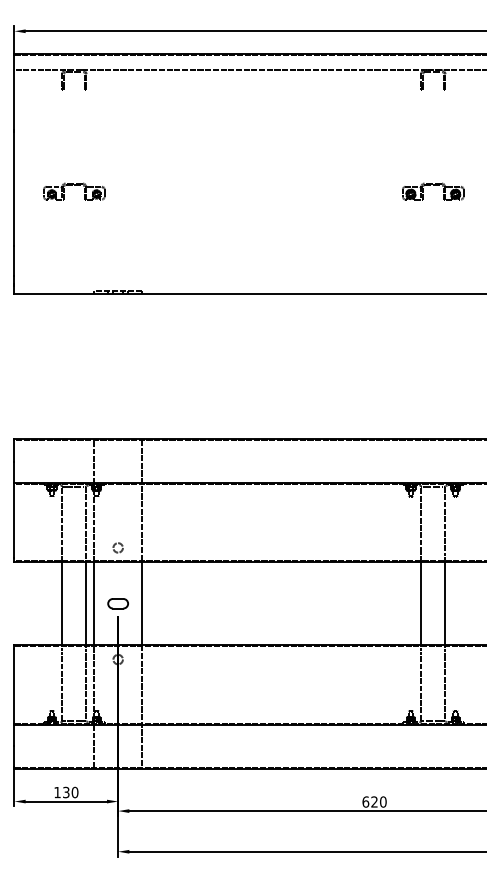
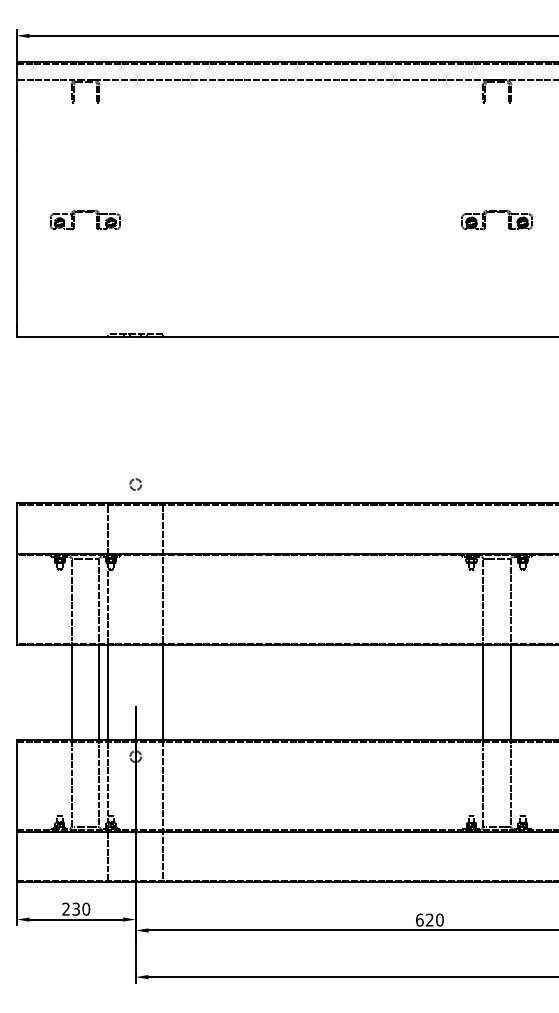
circle: (117, 547) -> (135, 484), moved
part: (117, 603) -> (135, 692), removed
text: (56, 791) -> (65, 908), 130 -> 230

